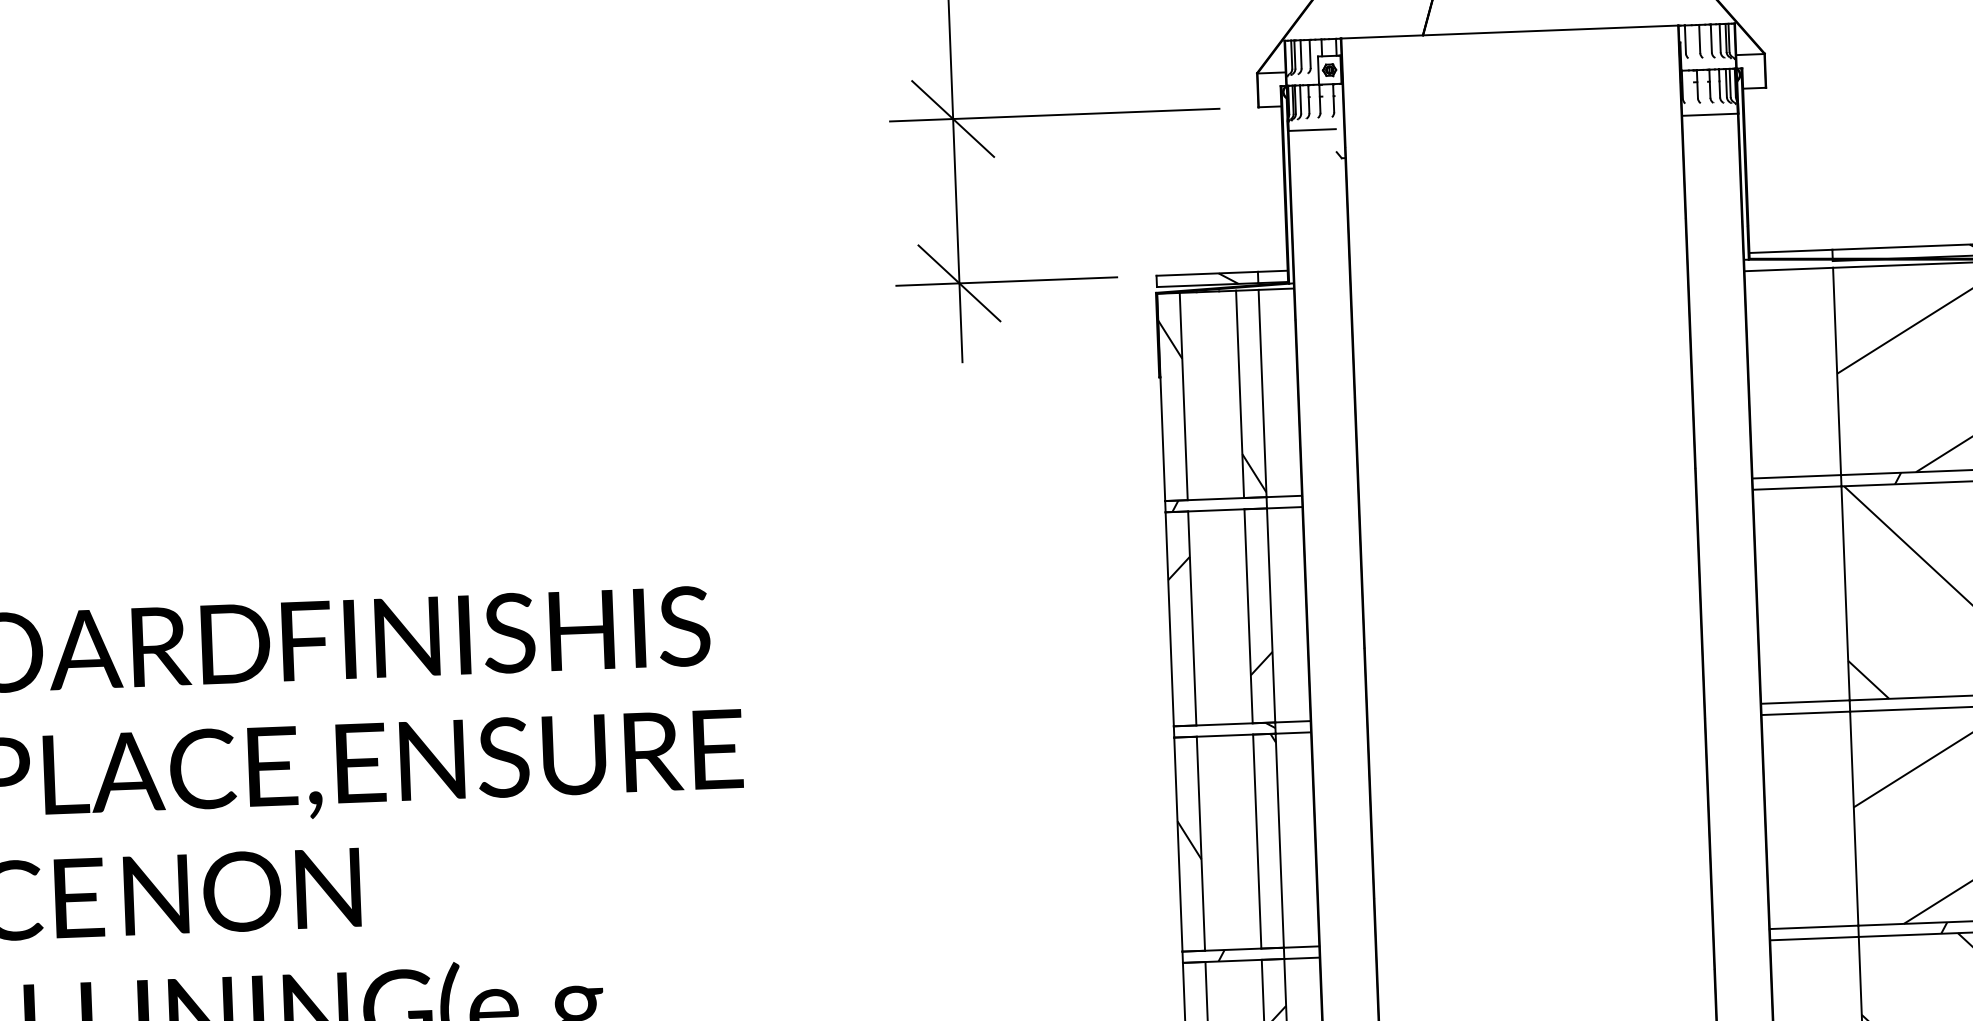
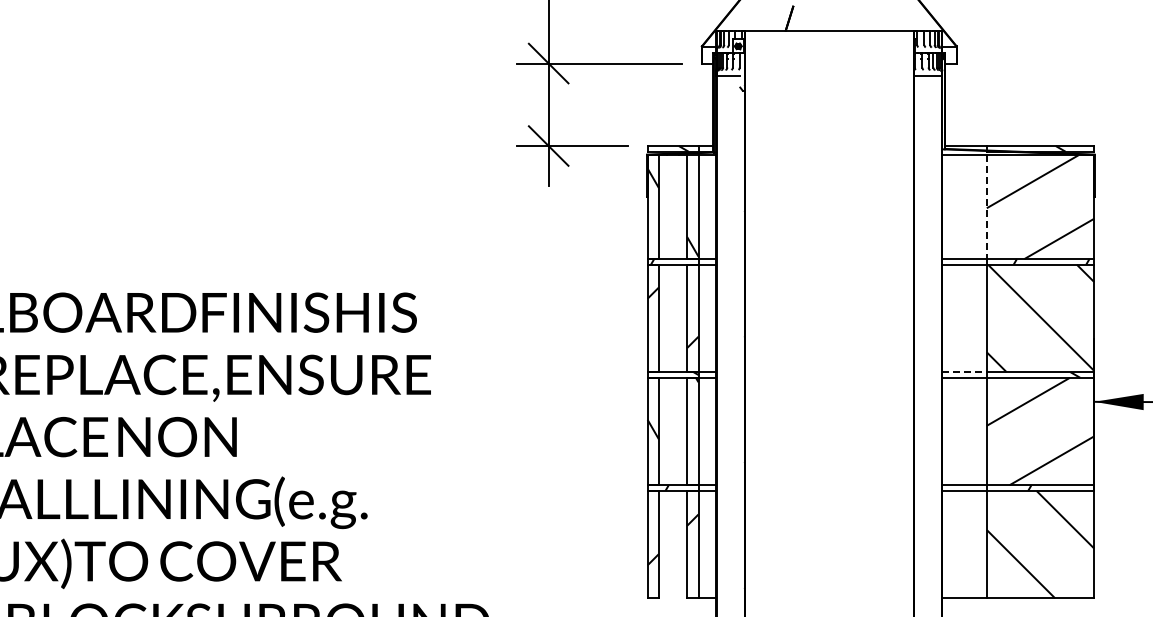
line: (1836, 372) -> (986, 207), solid -> dashed
line: (1807, 702) -> (965, 372), solid -> dashed

